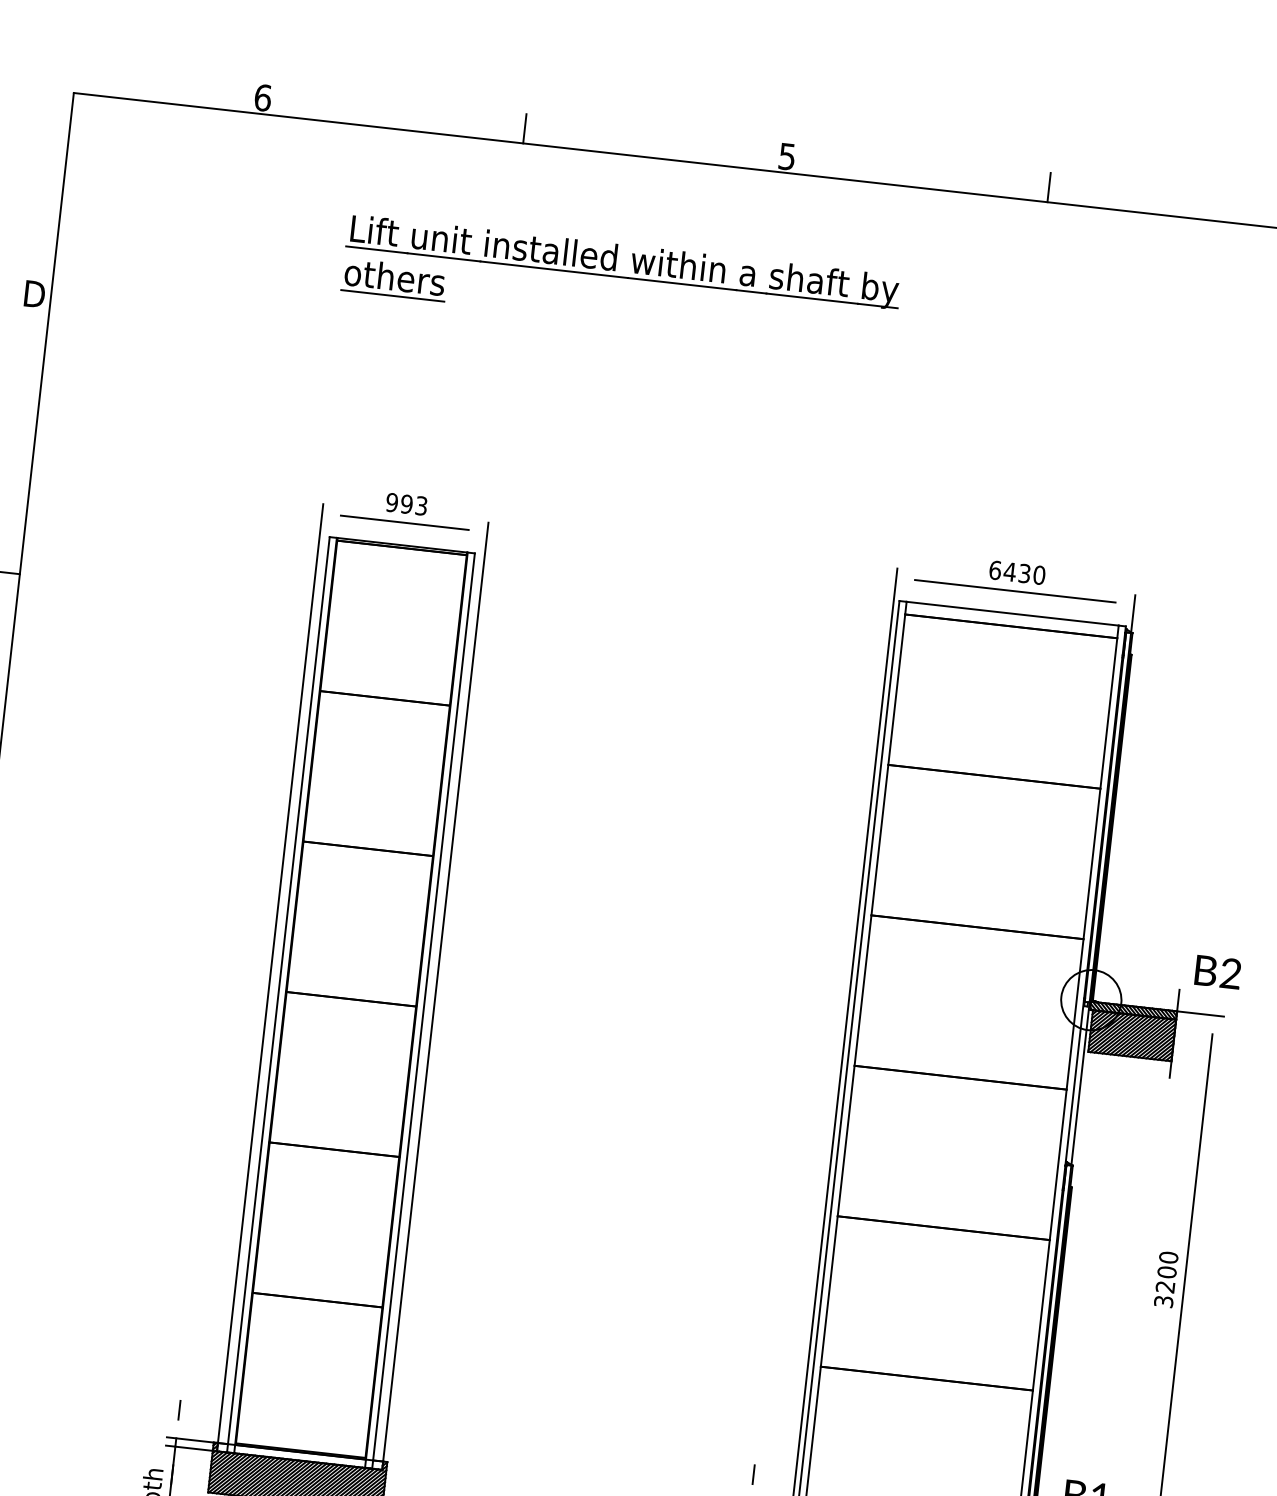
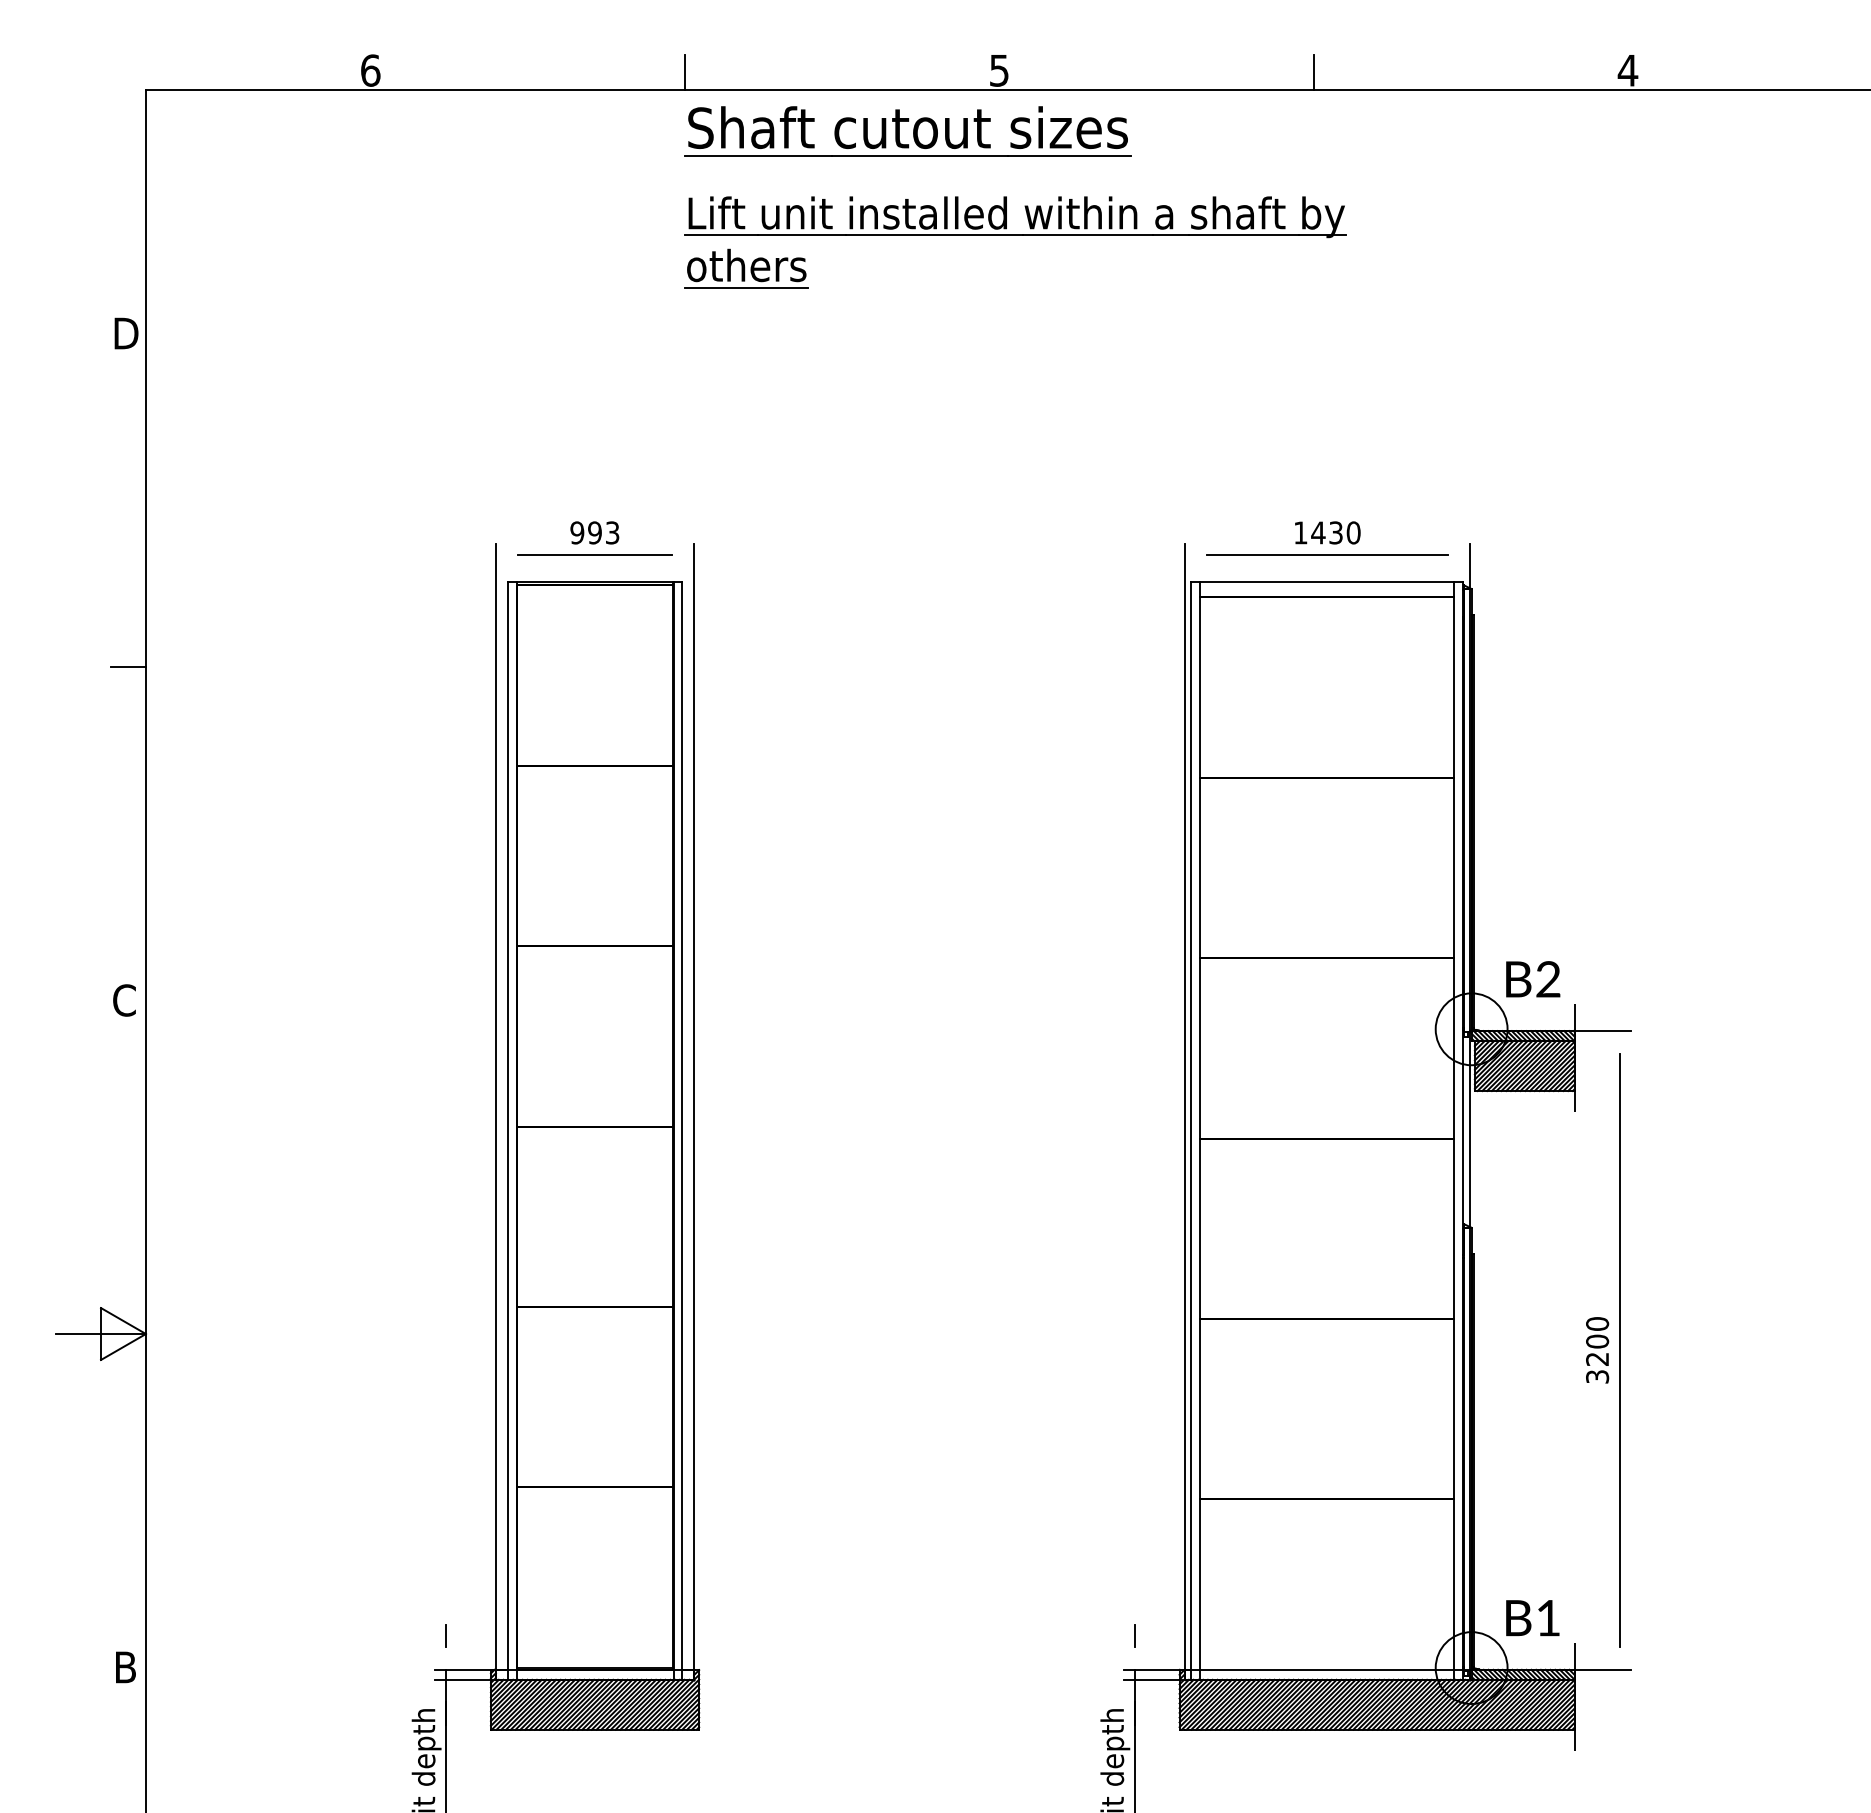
part: (704, 198) -> (907, 131), added
part: (621, 277) -> (1015, 235), moved
text: (995, 569) -> (1300, 532), 6430 -> 1430
text: (1218, 972) -> (1533, 979), moved

